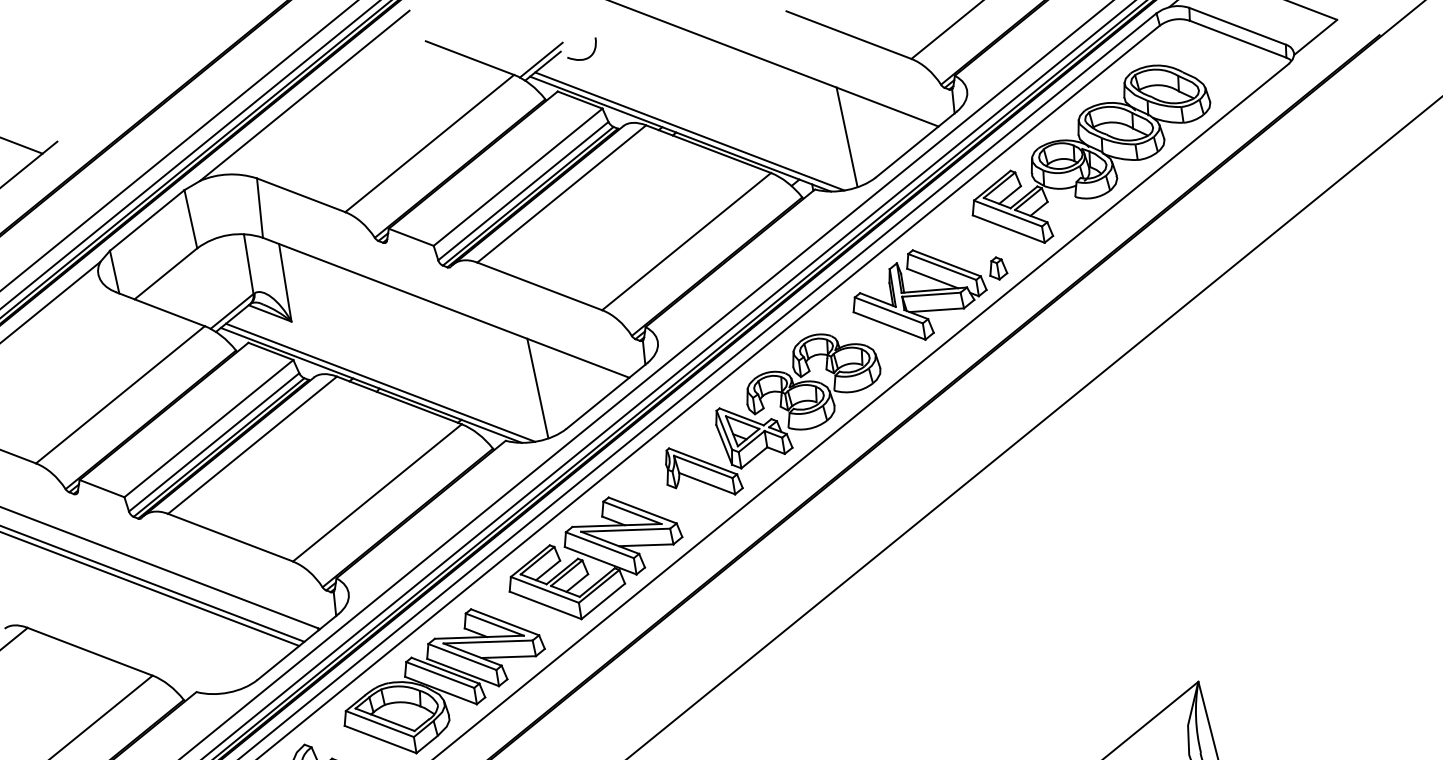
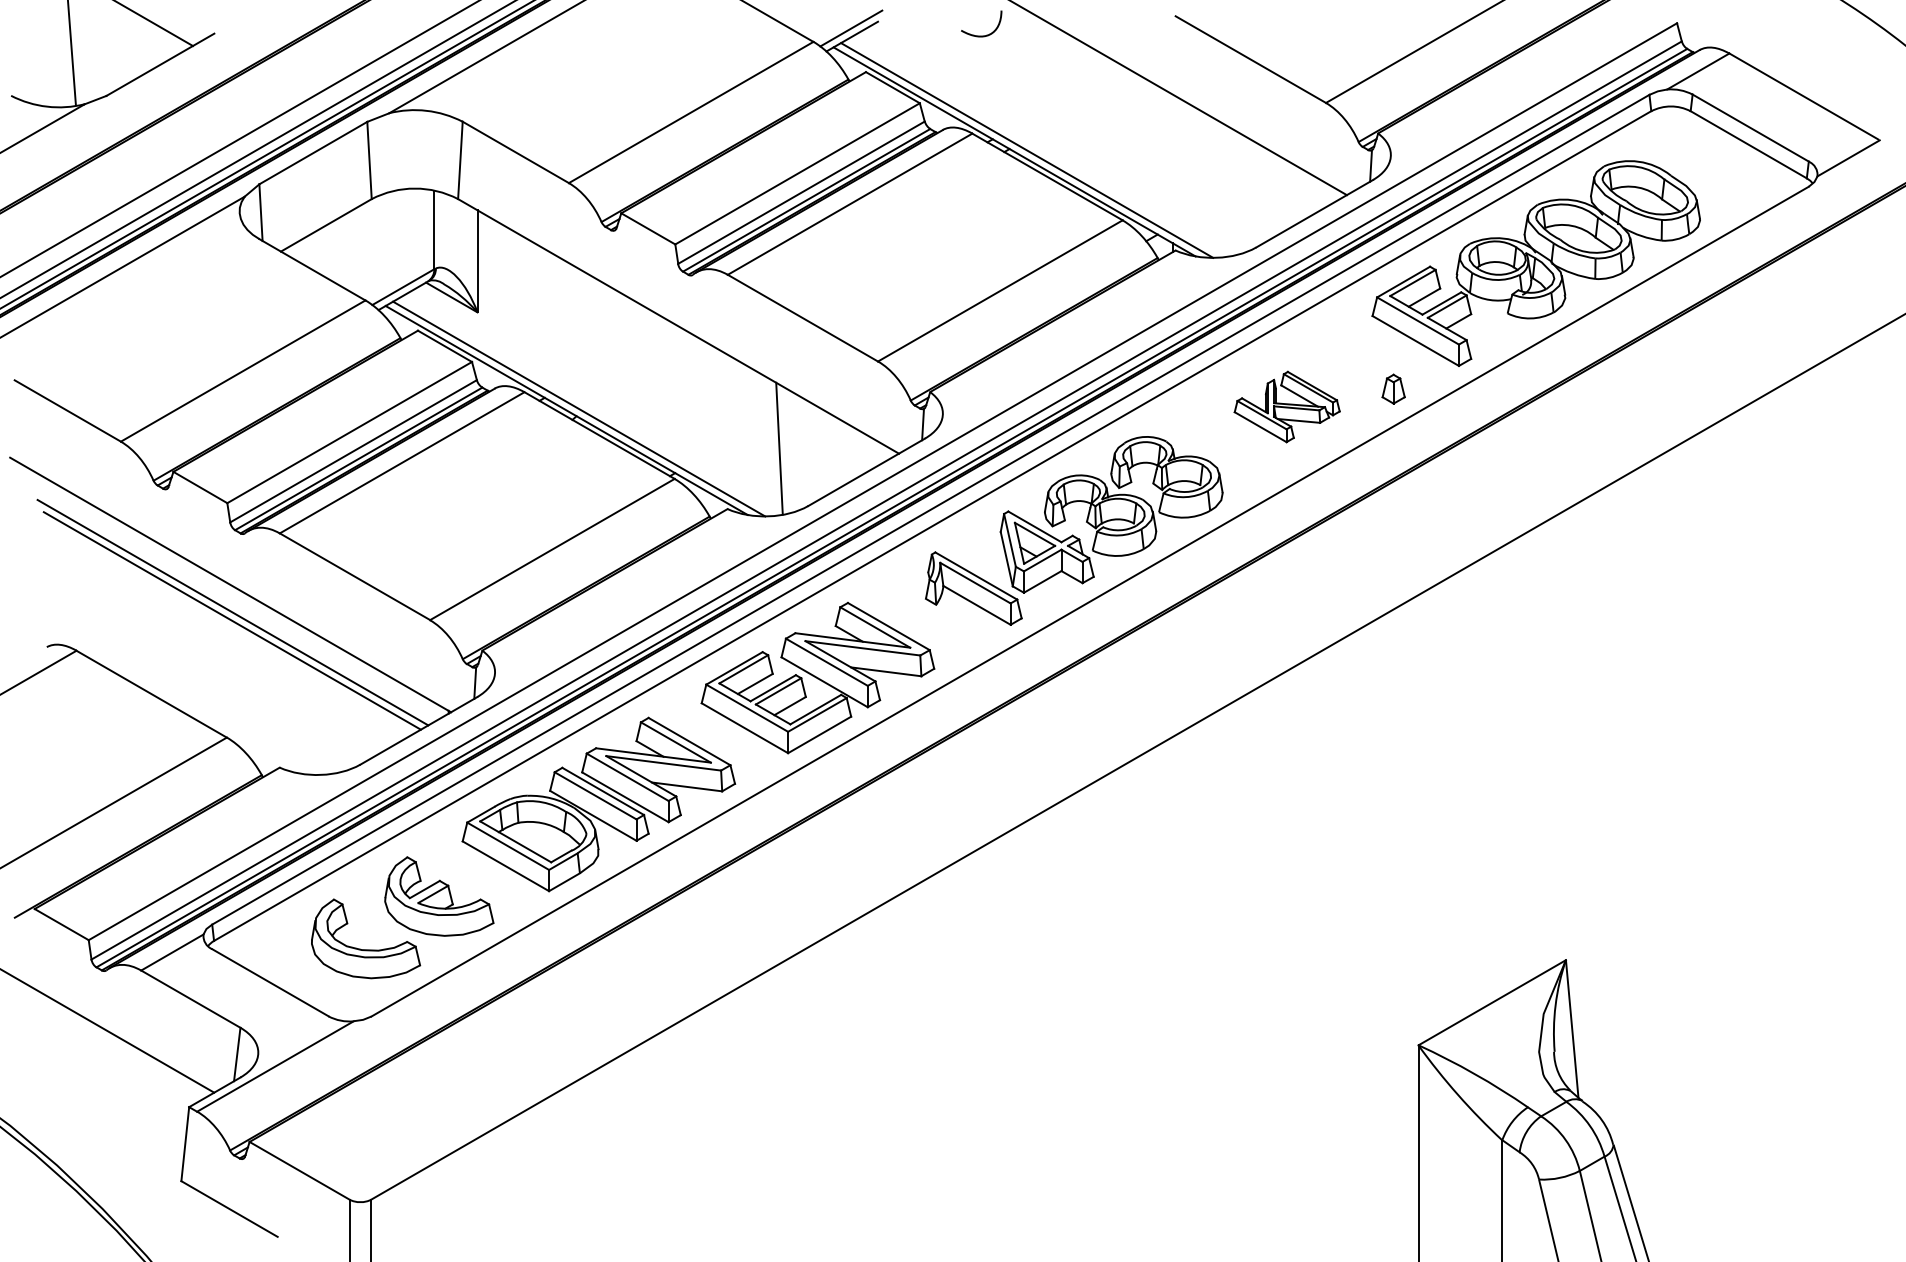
curve: (583, 58) -> (981, 35), moved
line: (847, 137) -> (1227, 190), removed
part: (918, 294) -> (1286, 406), size x0.6

